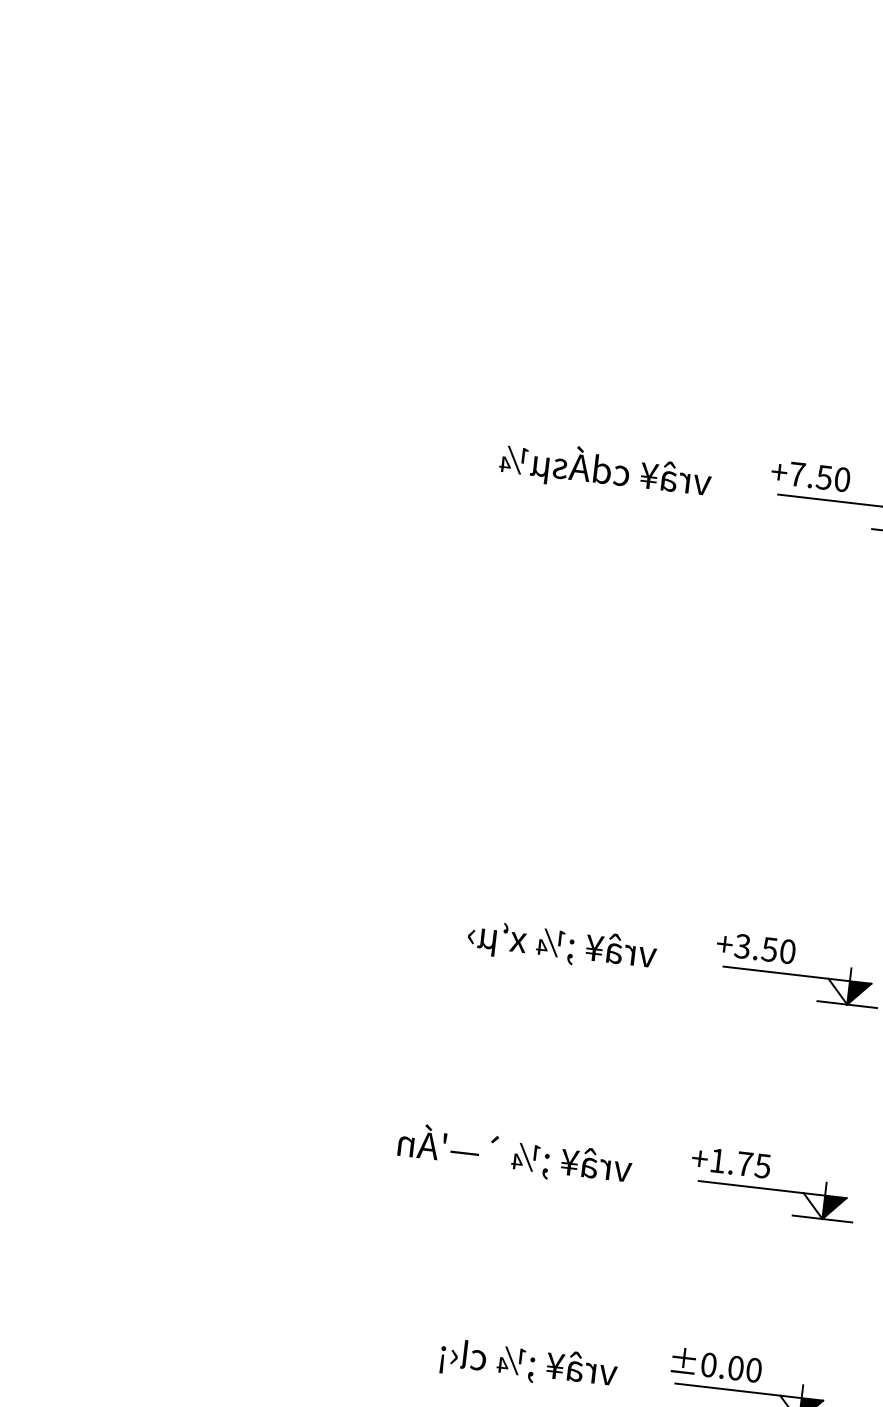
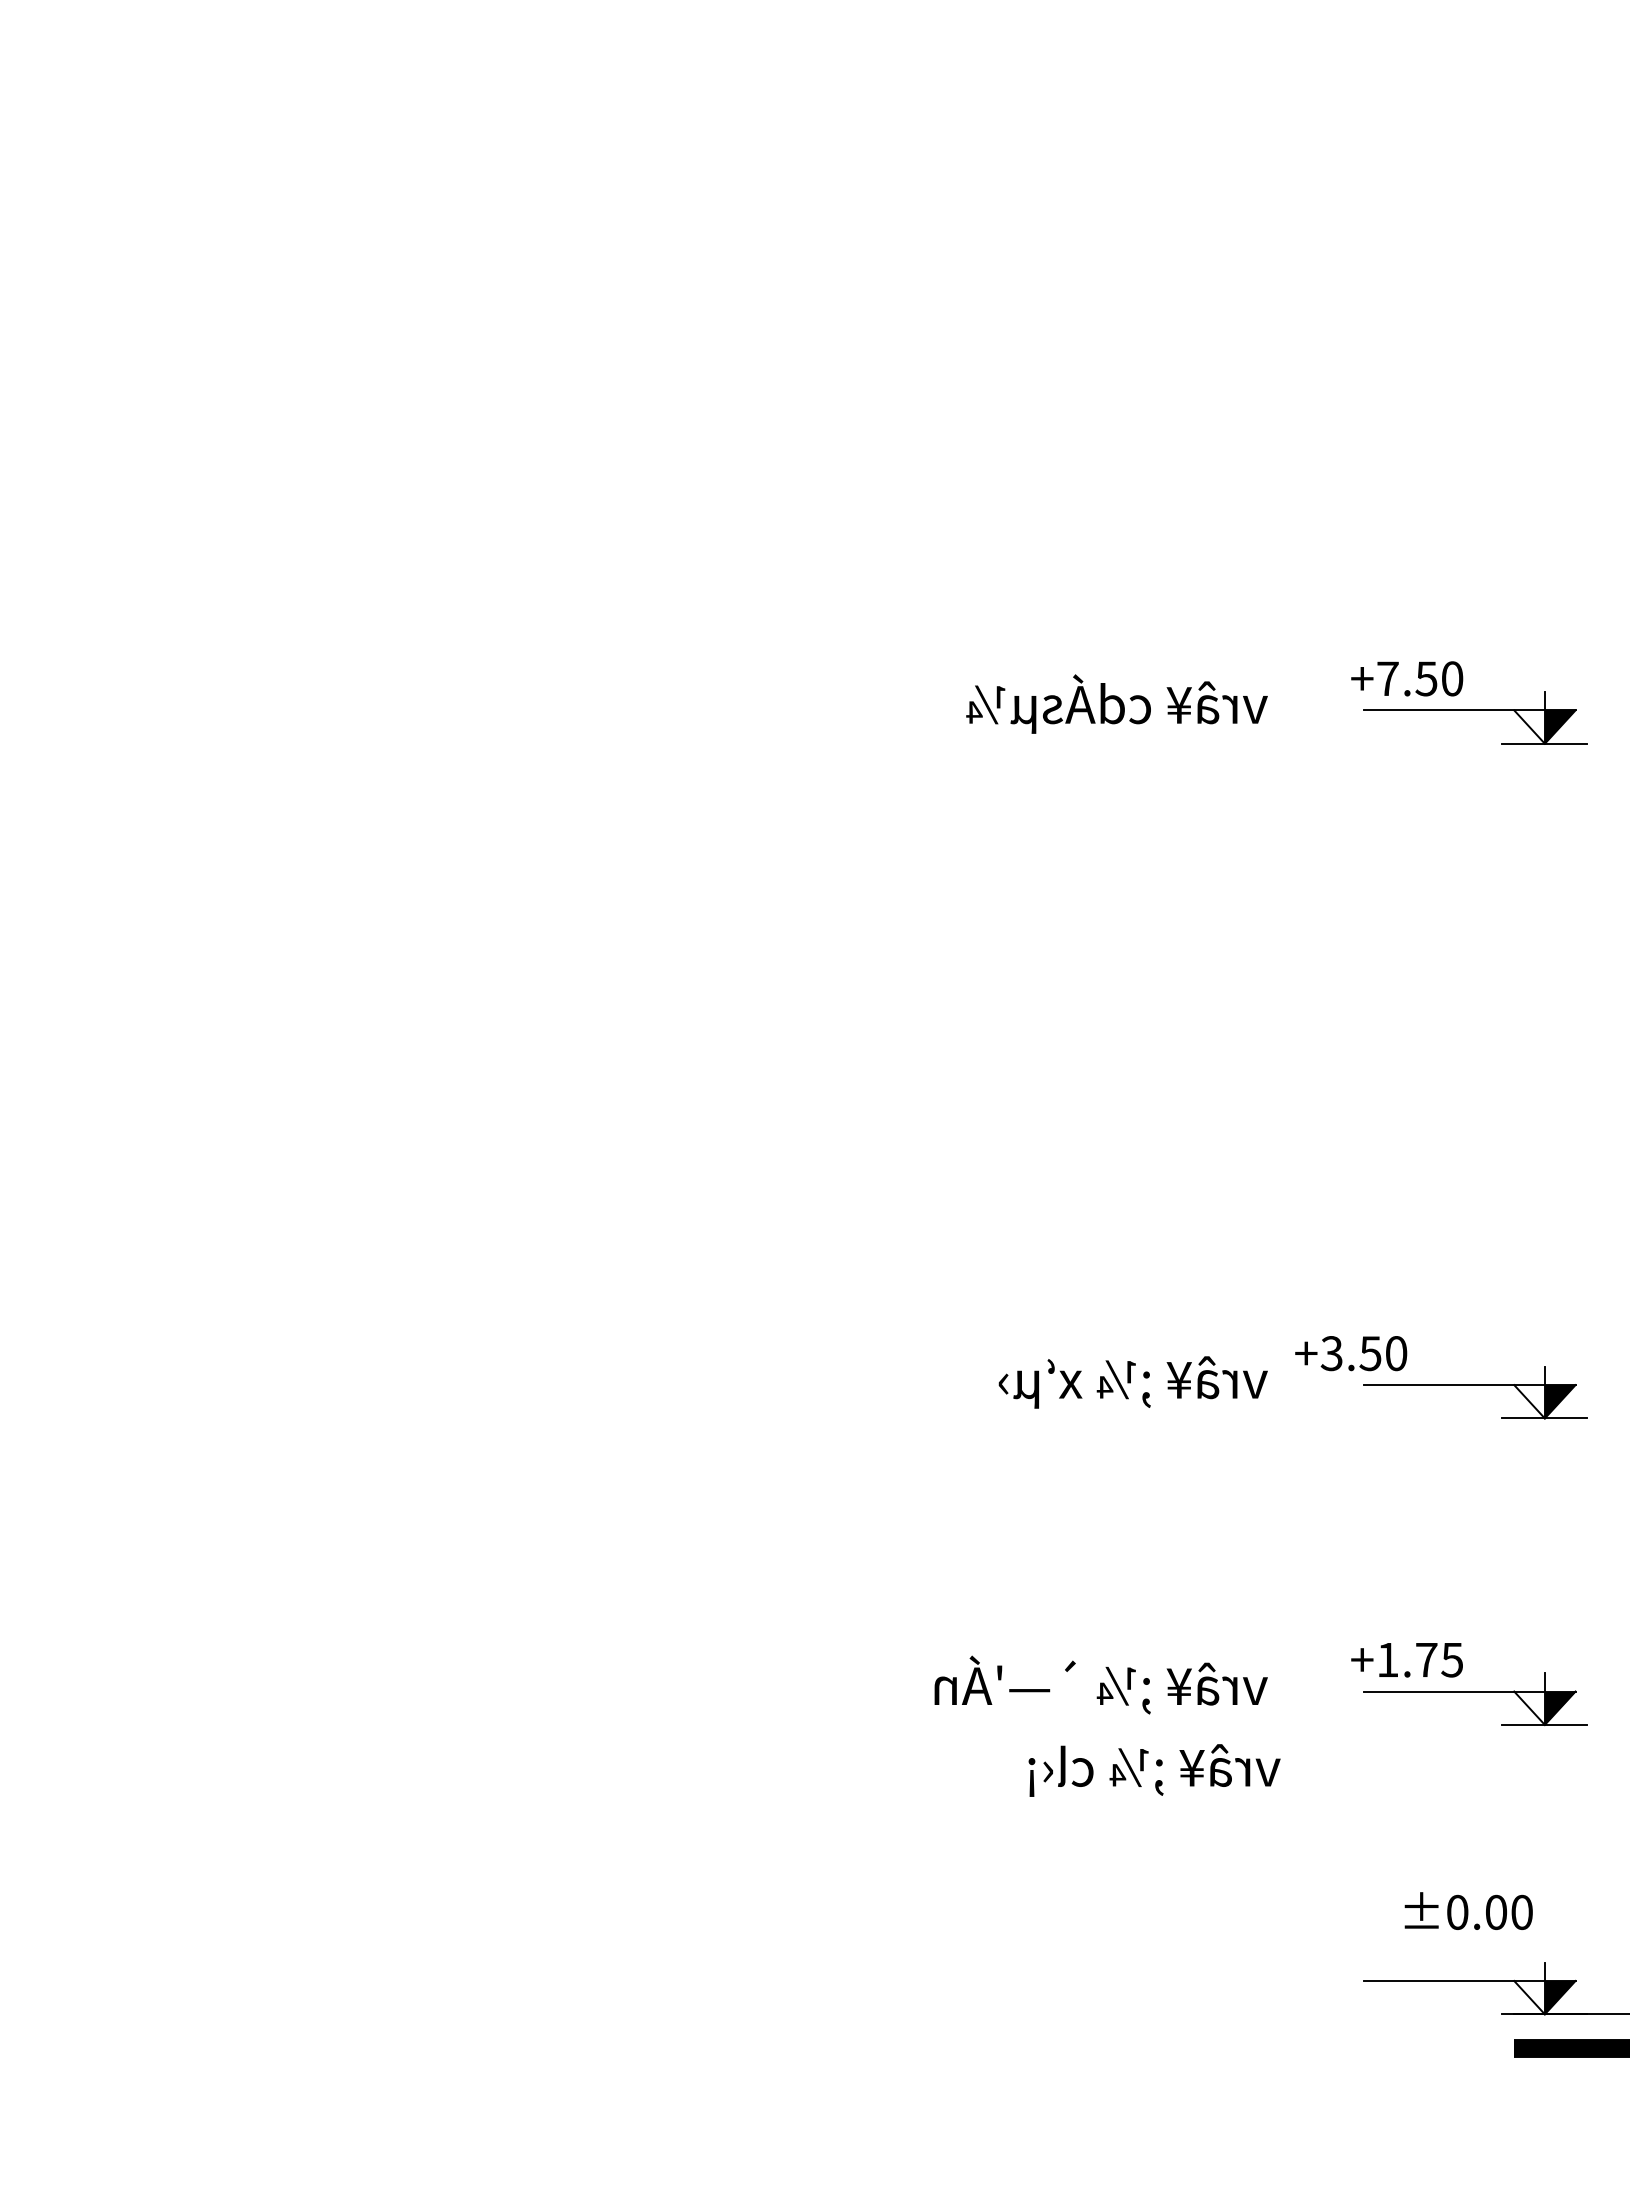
text: (756, 948) -> (1351, 1353), moved
text: (528, 1364) -> (1154, 1770), moved
text: (716, 1364) -> (1468, 1910), moved

